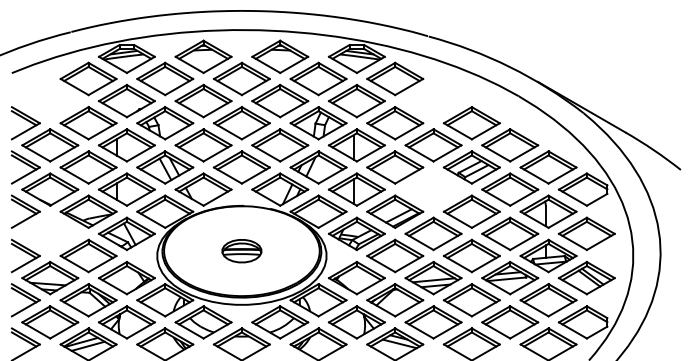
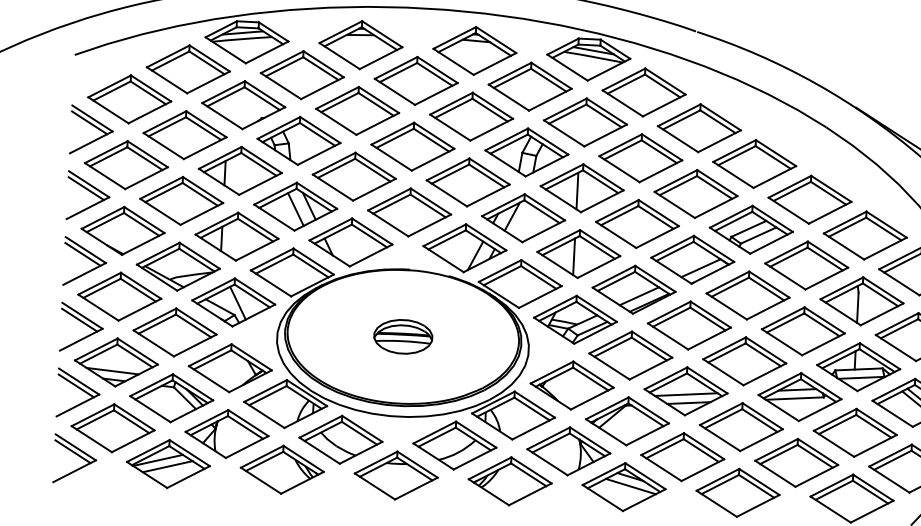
part: (50, 100) -> (130, 98), added
part: (433, 100) -> (699, 127), added
part: (433, 189) -> (692, 259), added
part: (50, 233) -> (120, 296), added

